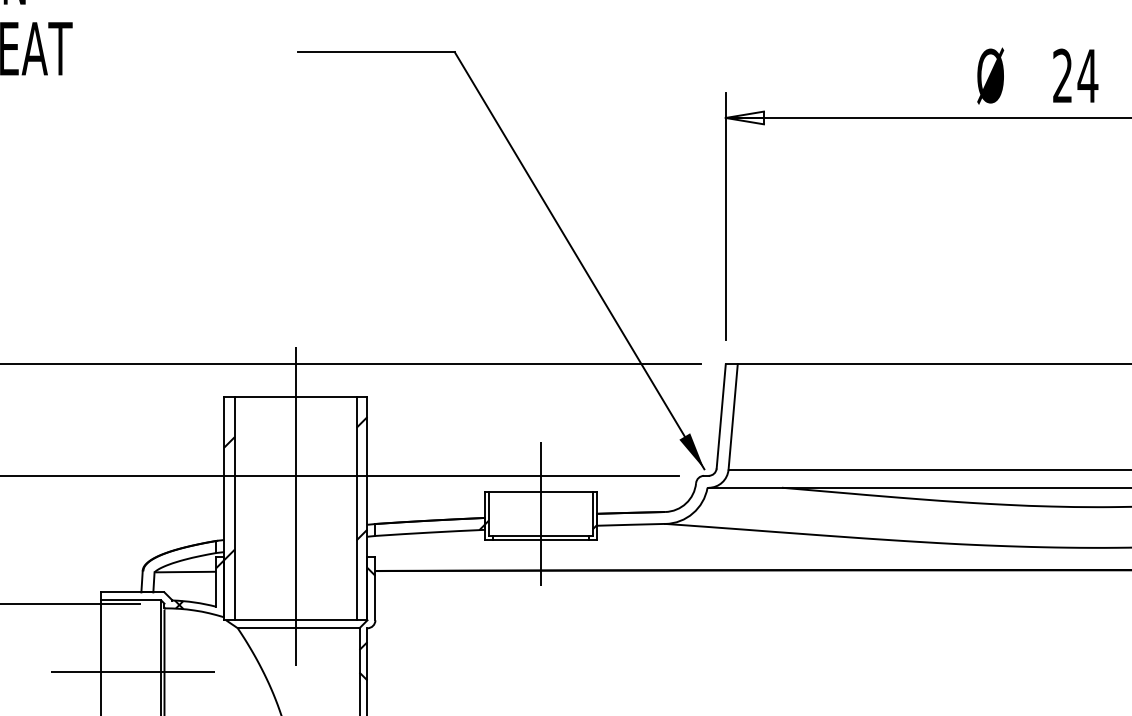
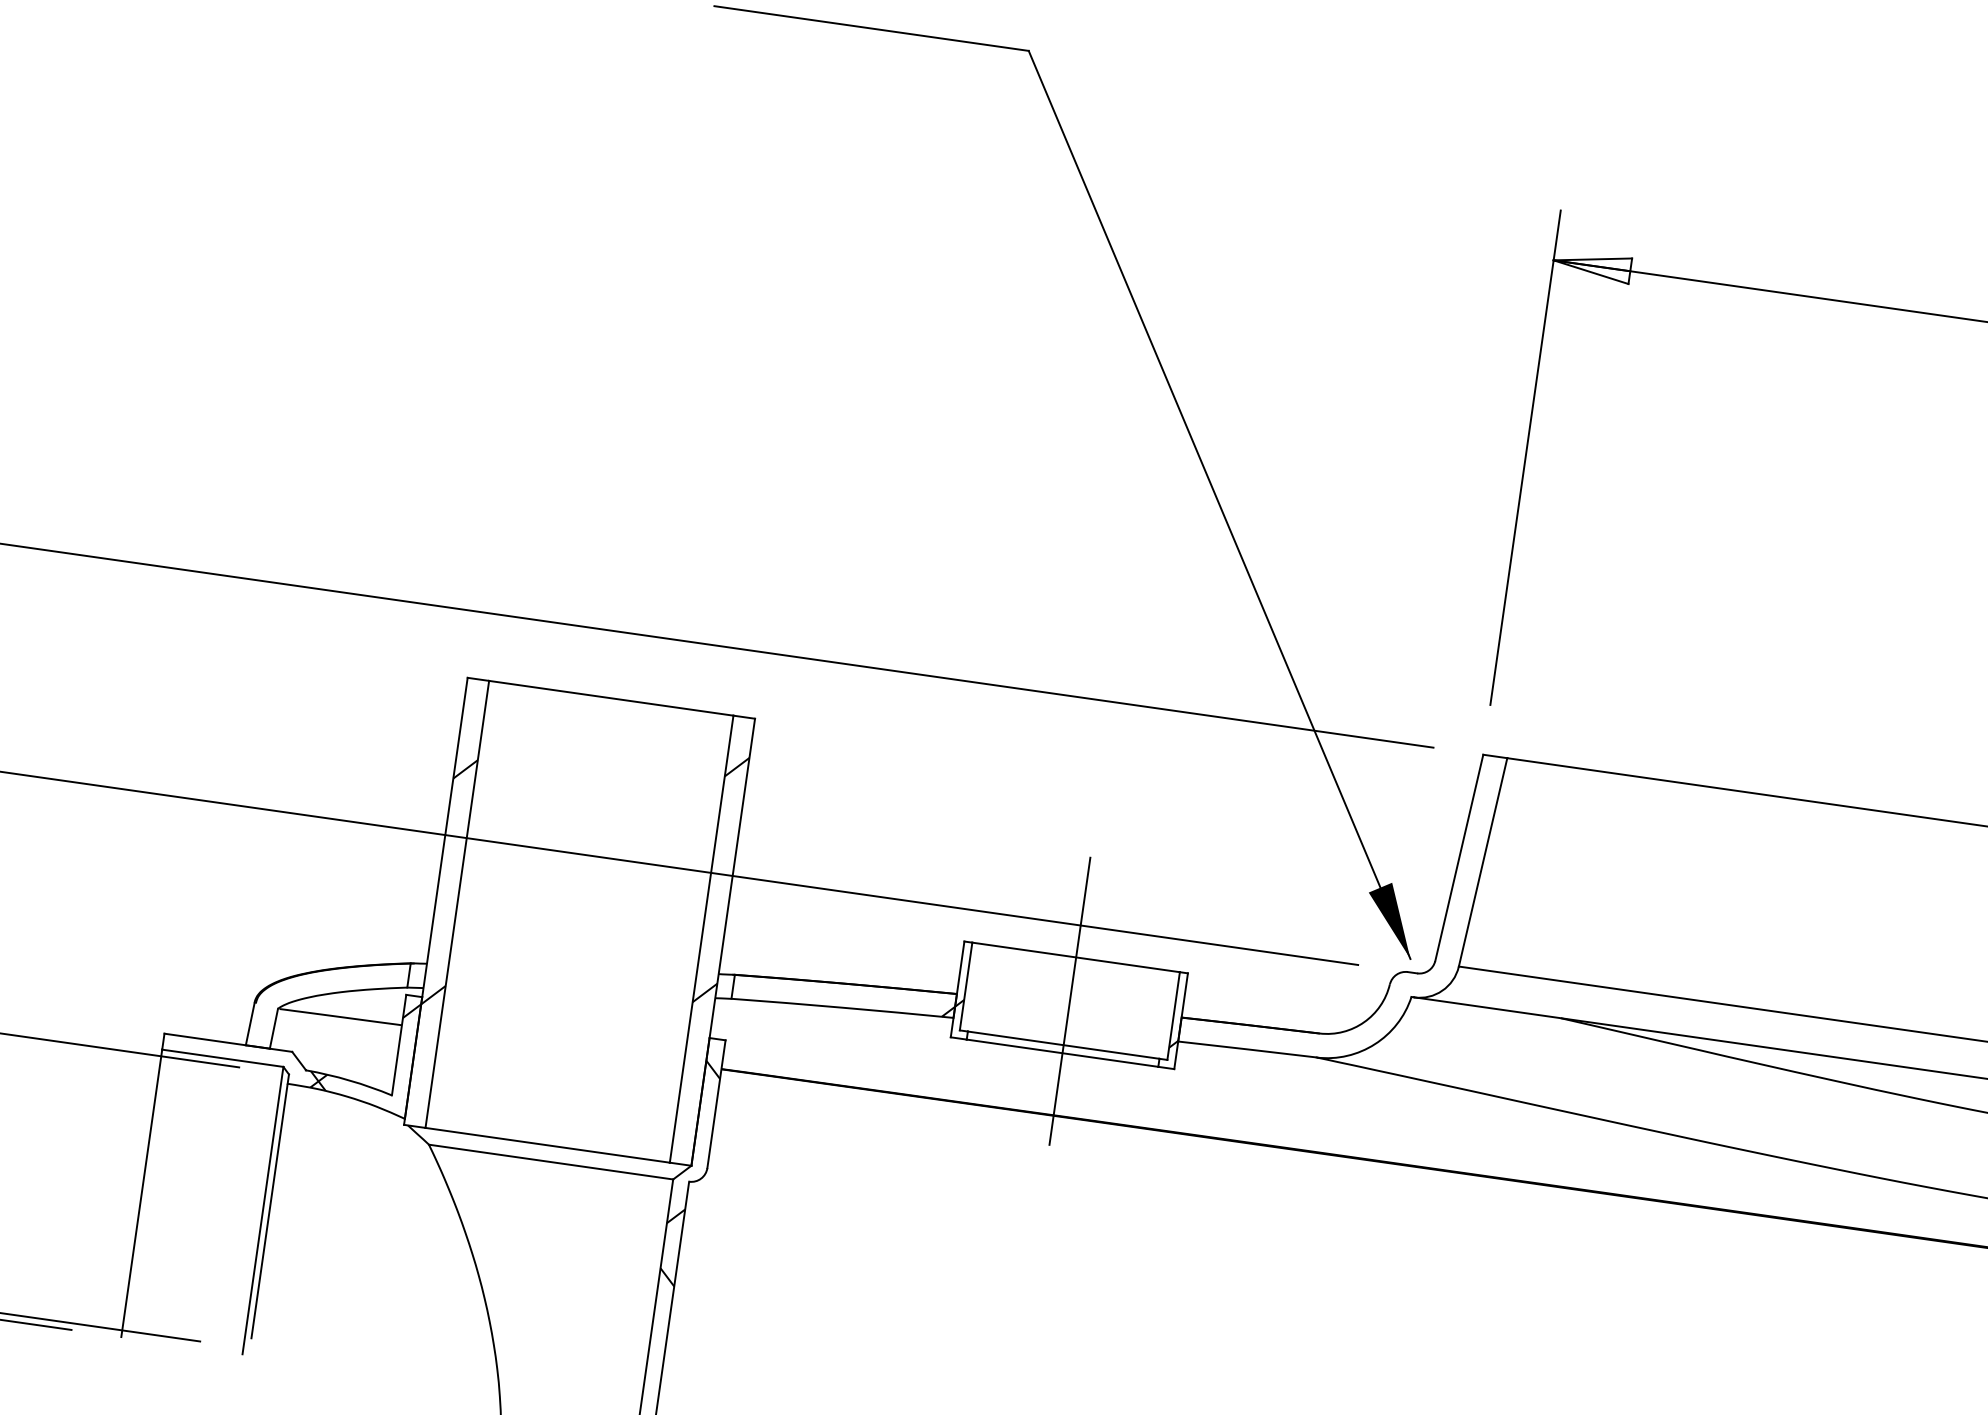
line: (295, 508) -> (578, 920), removed
line: (132, 672) -> (205, 1203), removed

